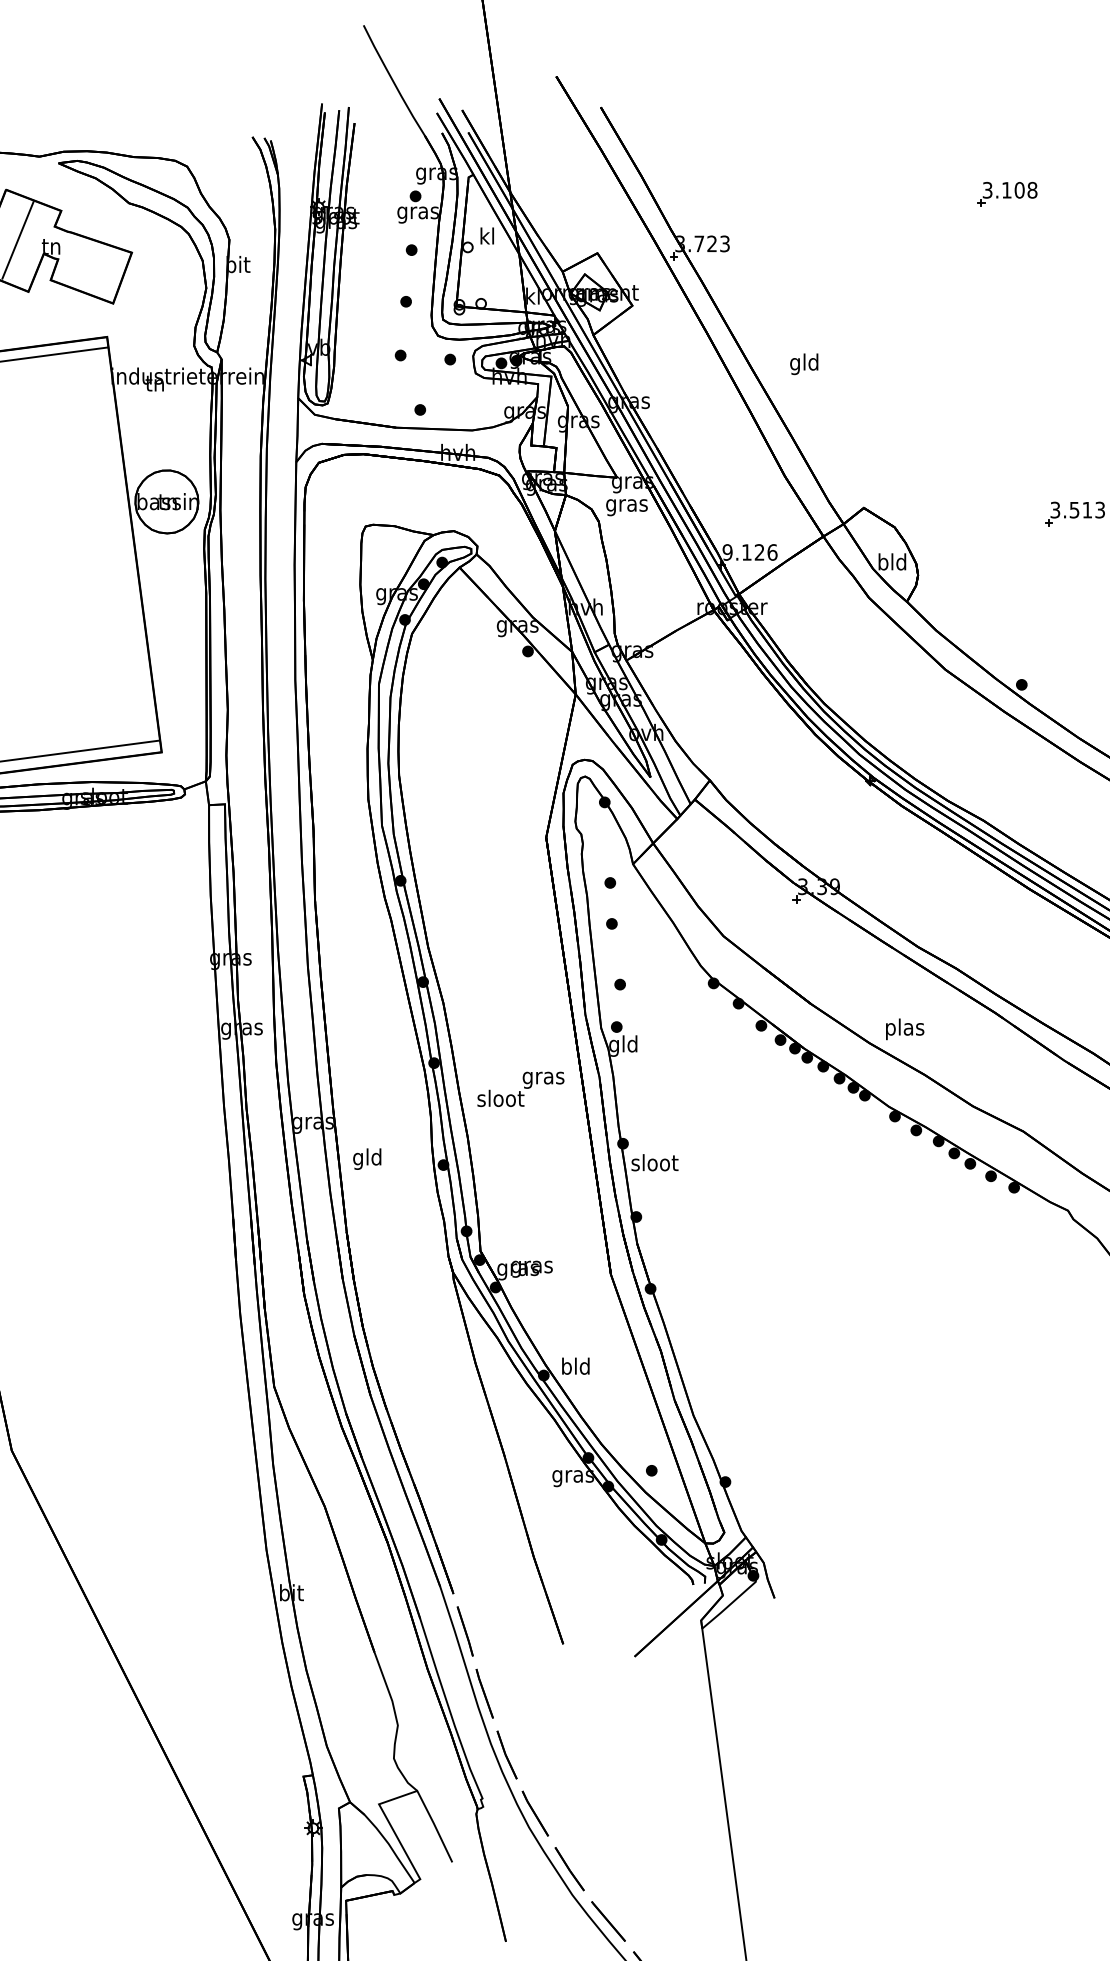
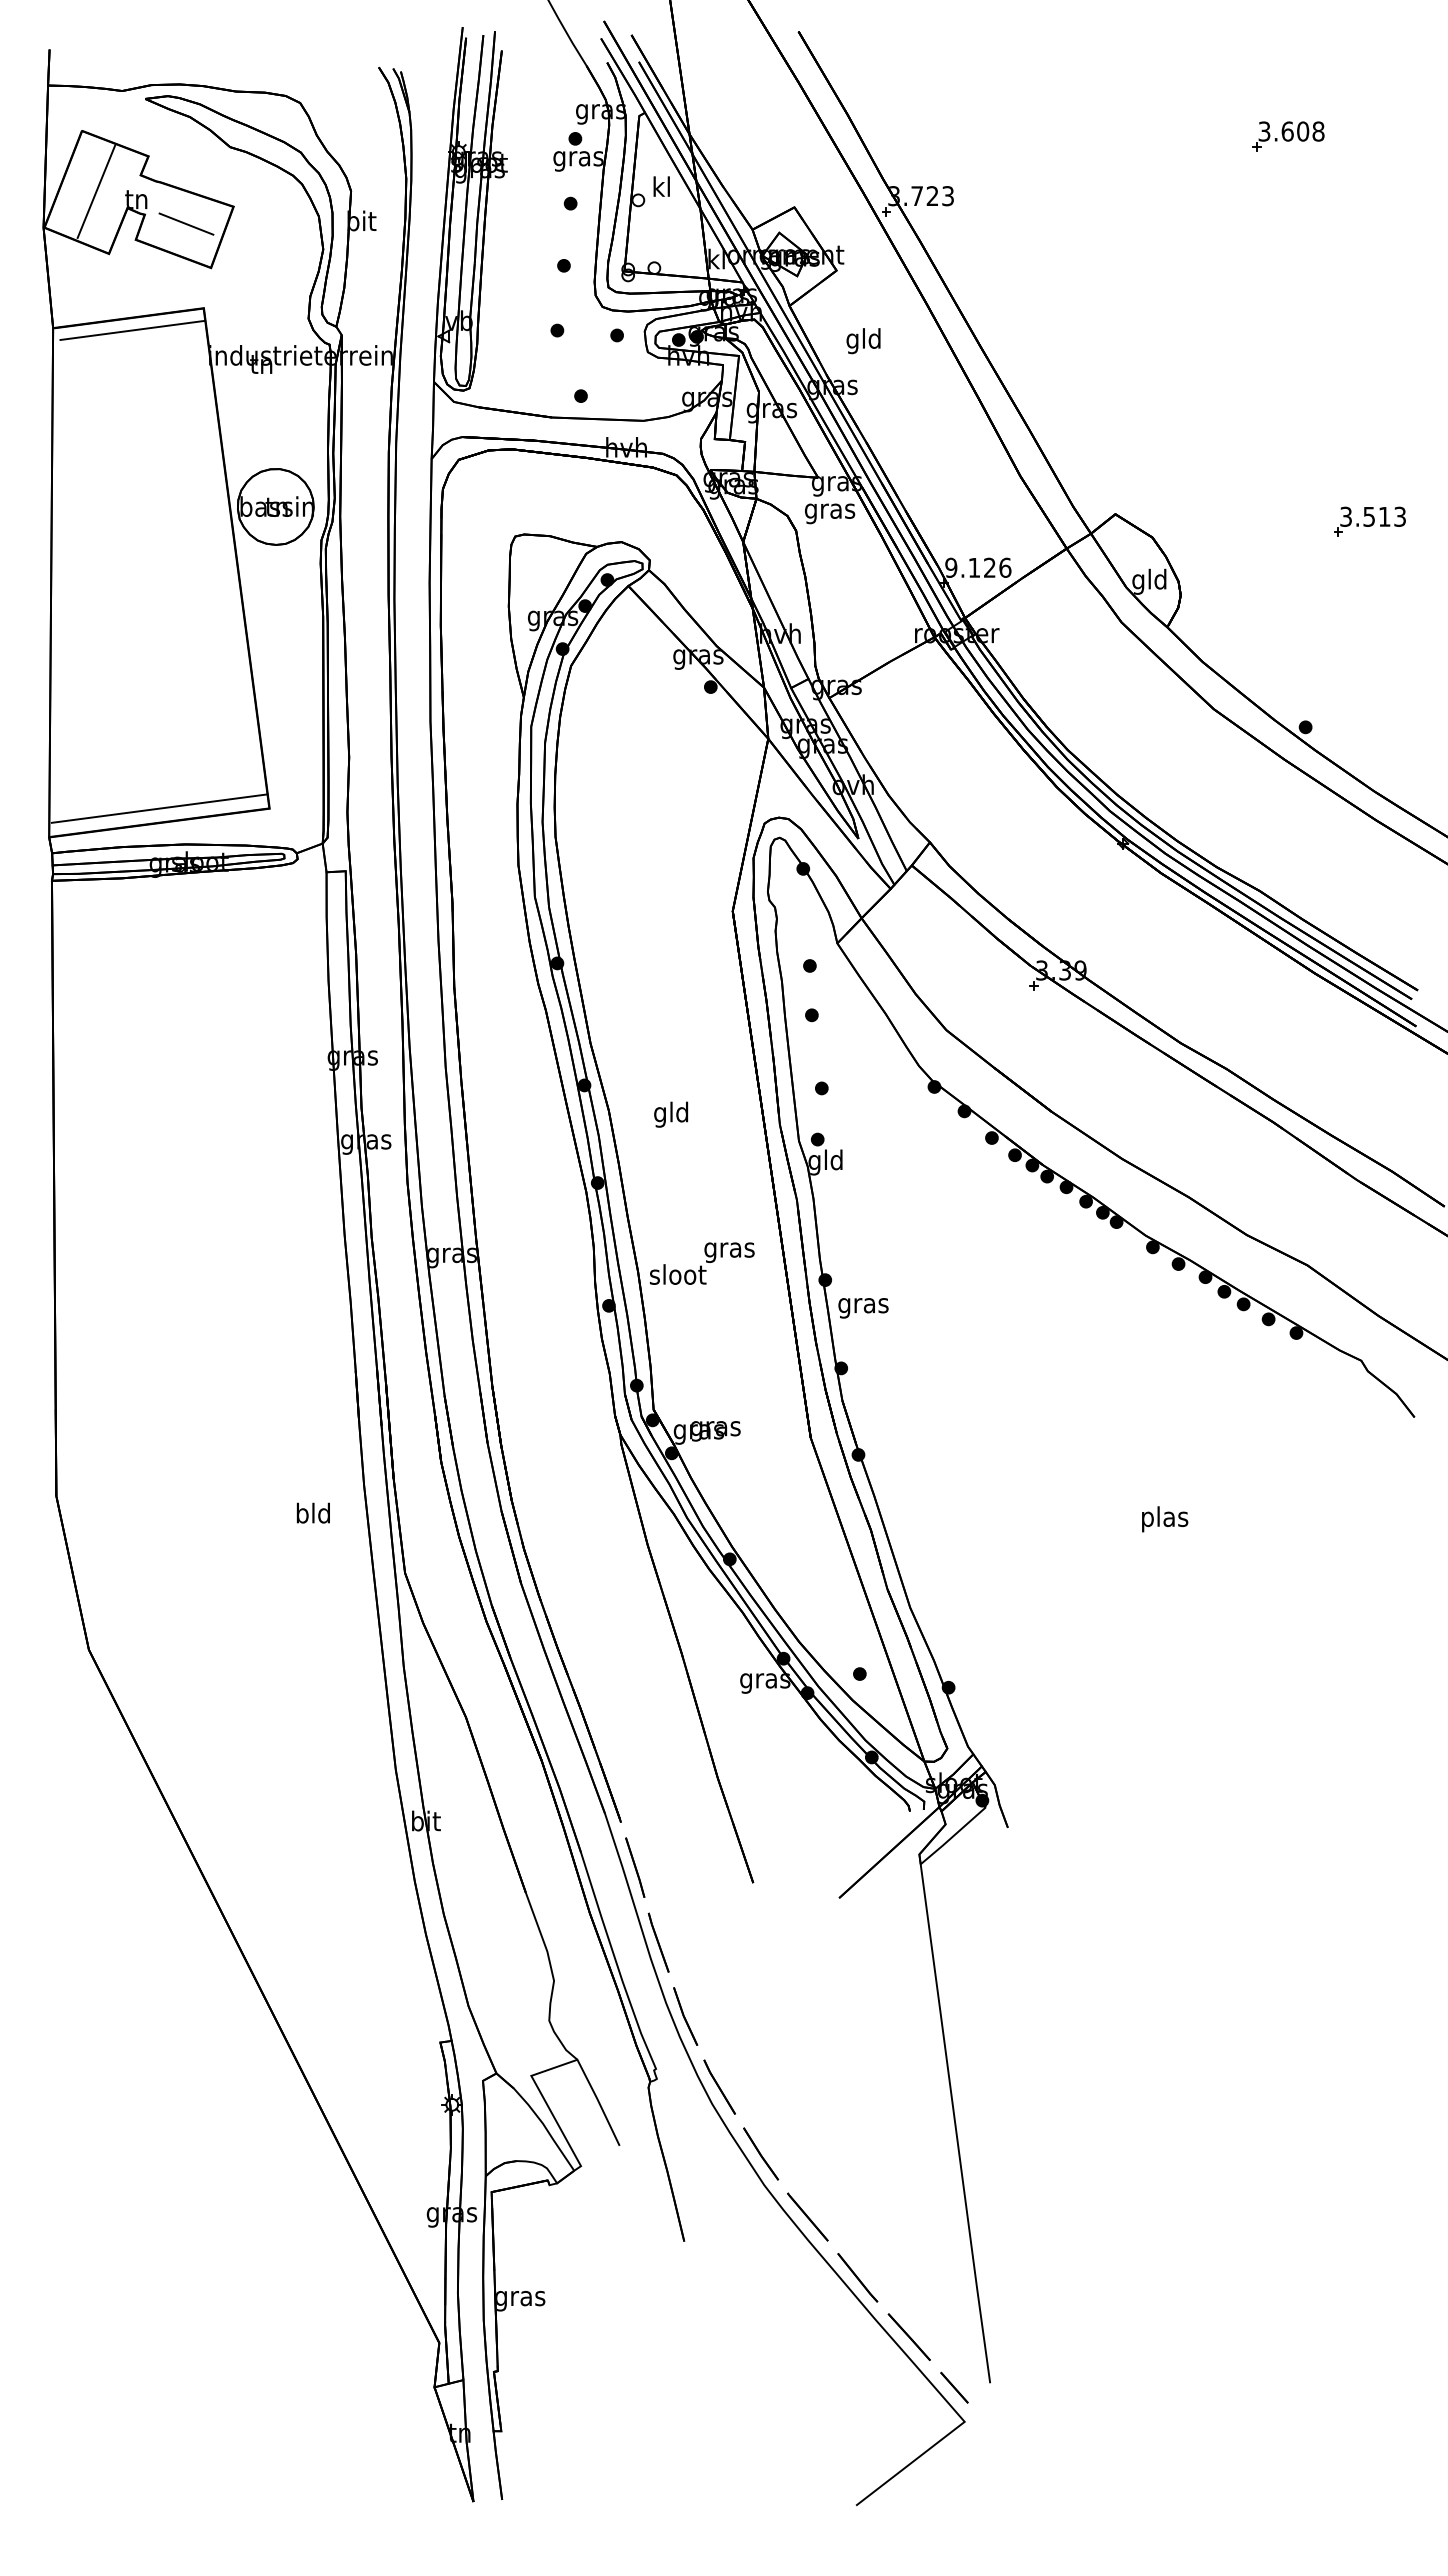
text: (1006, 190) -> (1287, 131), 3.108 -> 3.608
line: (92, 266) -> (186, 223), added
text: (804, 364) -> (863, 341), moved
text: (883, 563) -> (1138, 581), bld -> gld
text: (905, 1029) -> (1165, 1519), moved
text: (521, 1089) -> (702, 1263), moved
text: (366, 1158) -> (670, 1114), moved
text: (654, 1164) -> (863, 1305), sloot -> gras
text: (575, 1365) -> (312, 1512), moved

